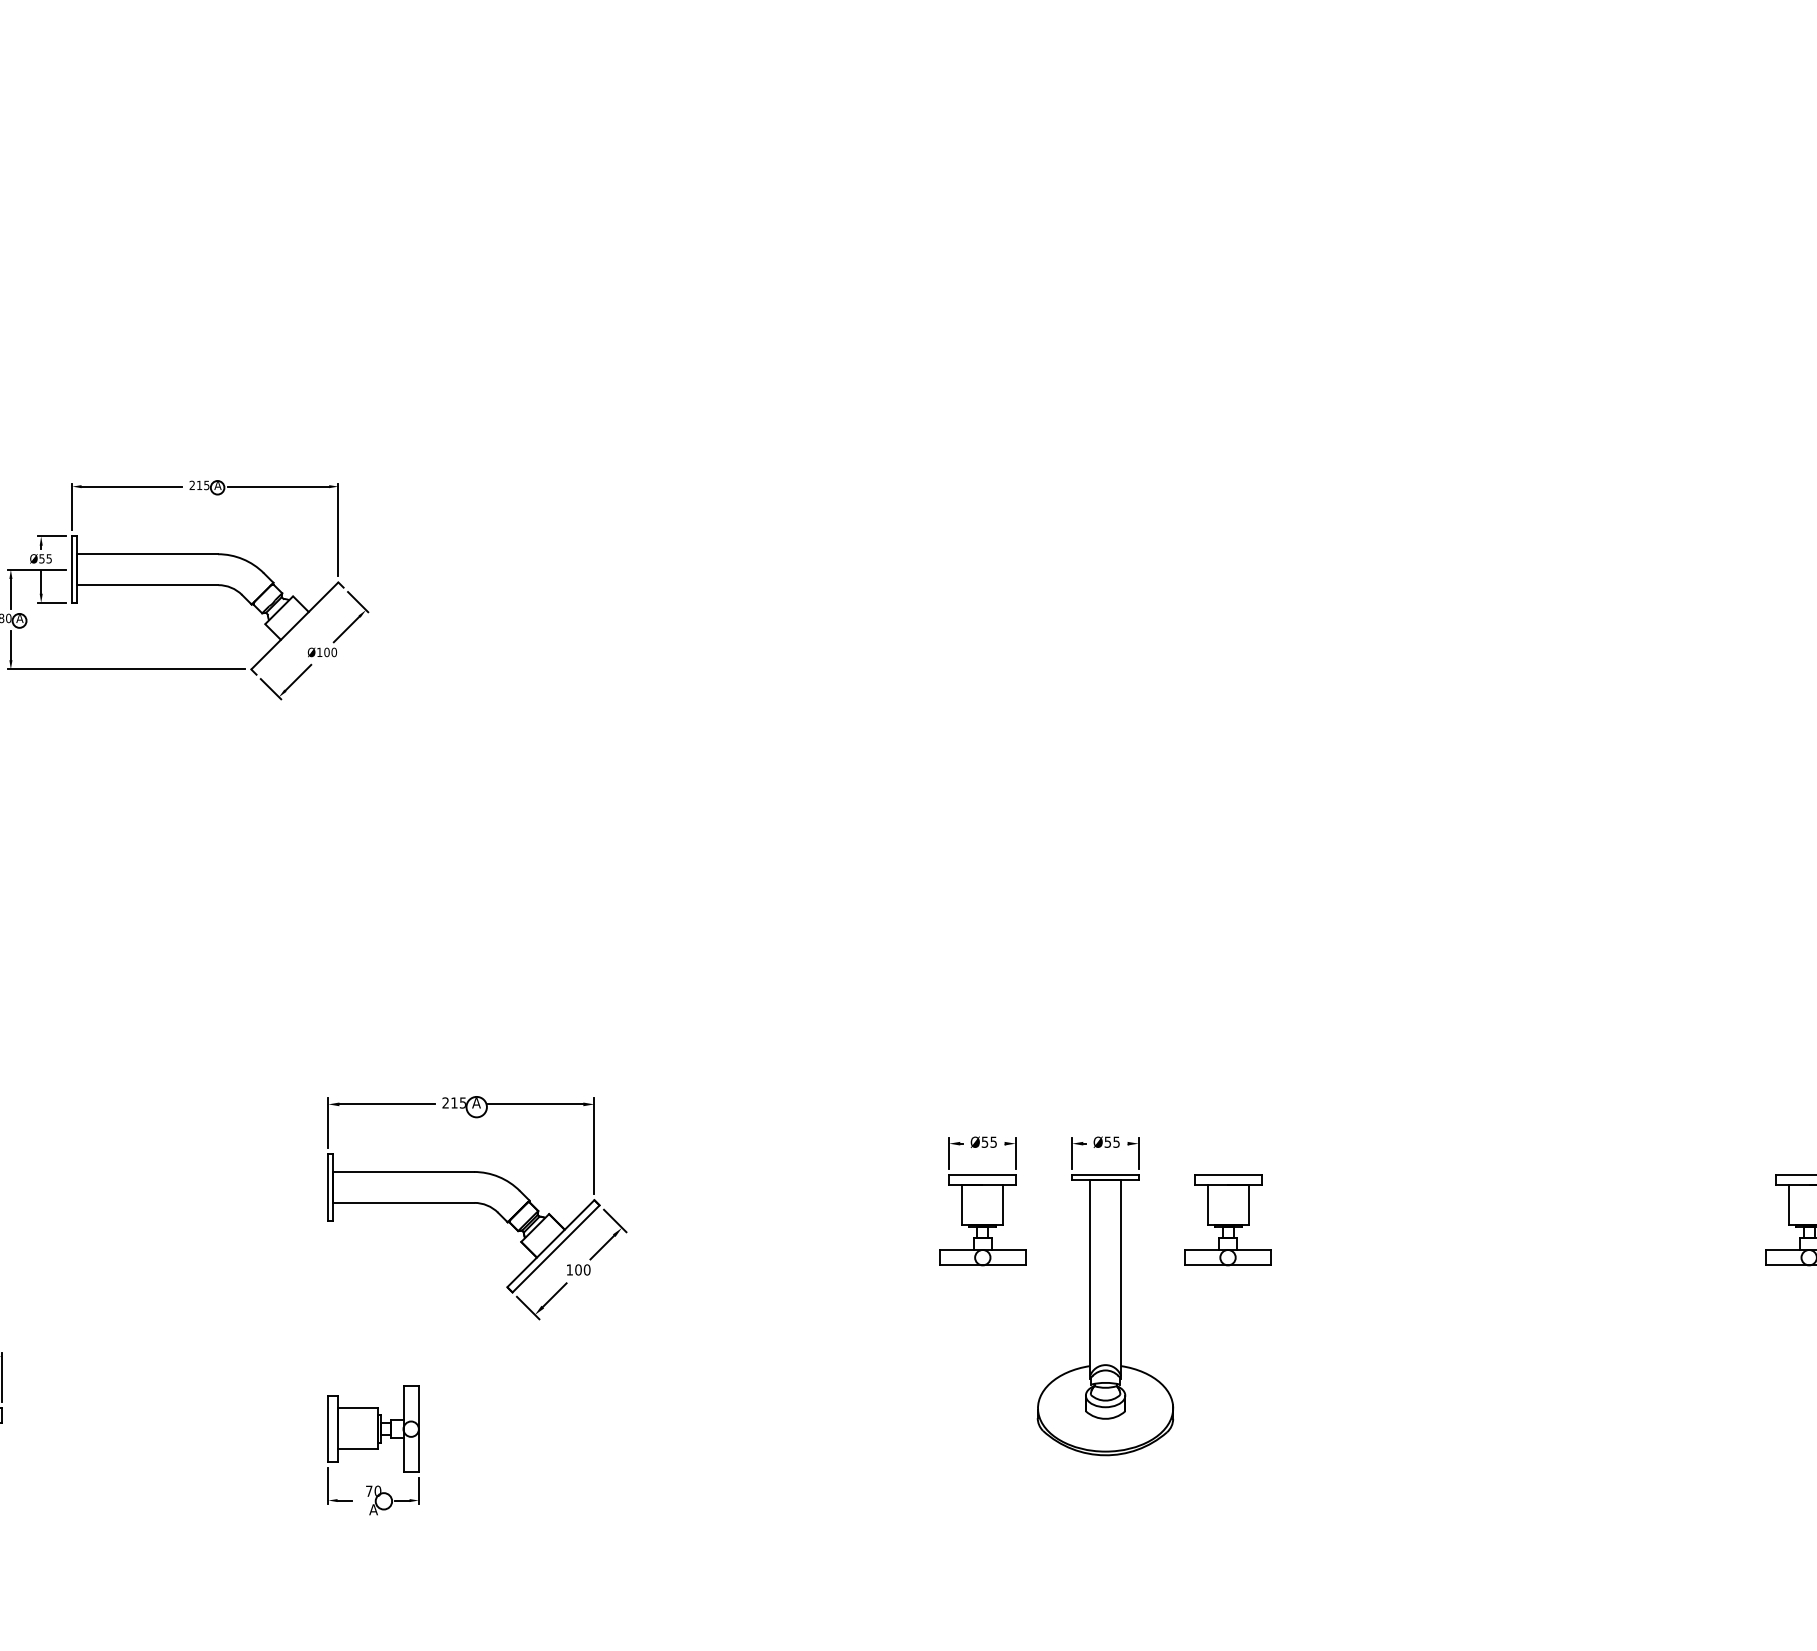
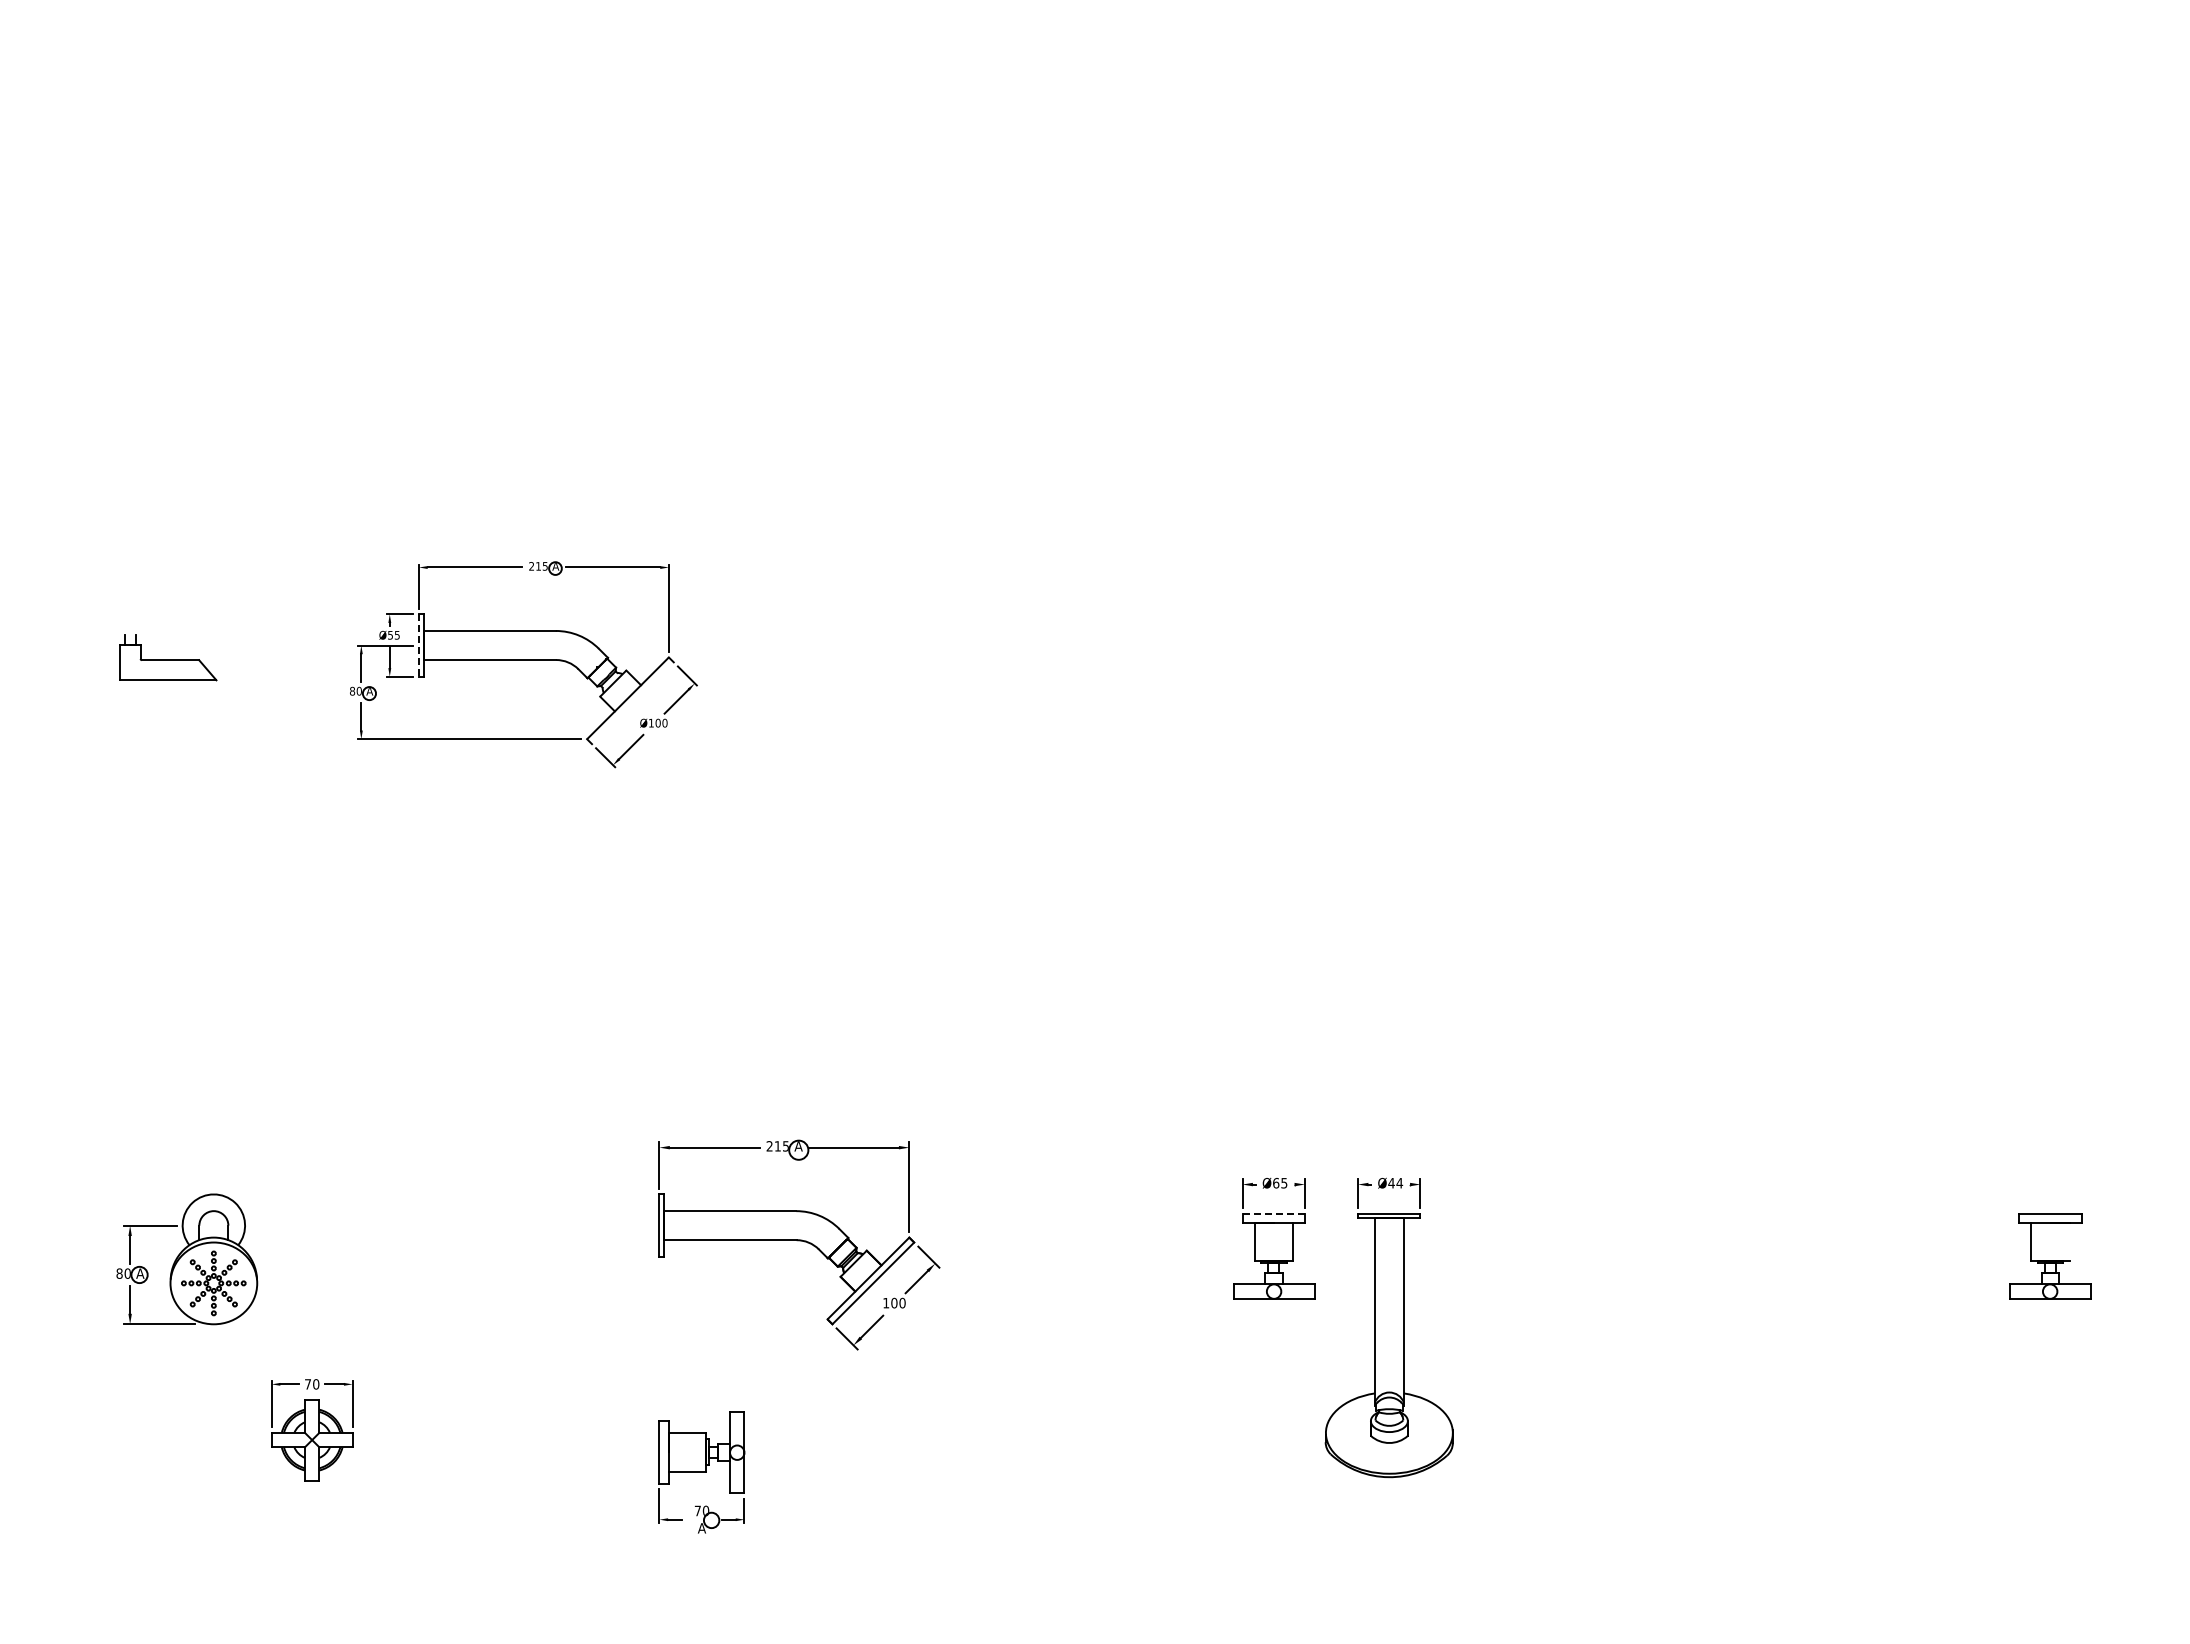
line: (72, 569) -> (419, 645), solid -> dashed
text: (985, 1142) -> (1276, 1183), Ø55 -> Ø65
text: (1112, 1142) -> (1395, 1183), Ø55 -> Ø44
line: (983, 1174) -> (1274, 1213), solid -> dashed
part: (1228, 1220) -> (1504, 1256), removed

